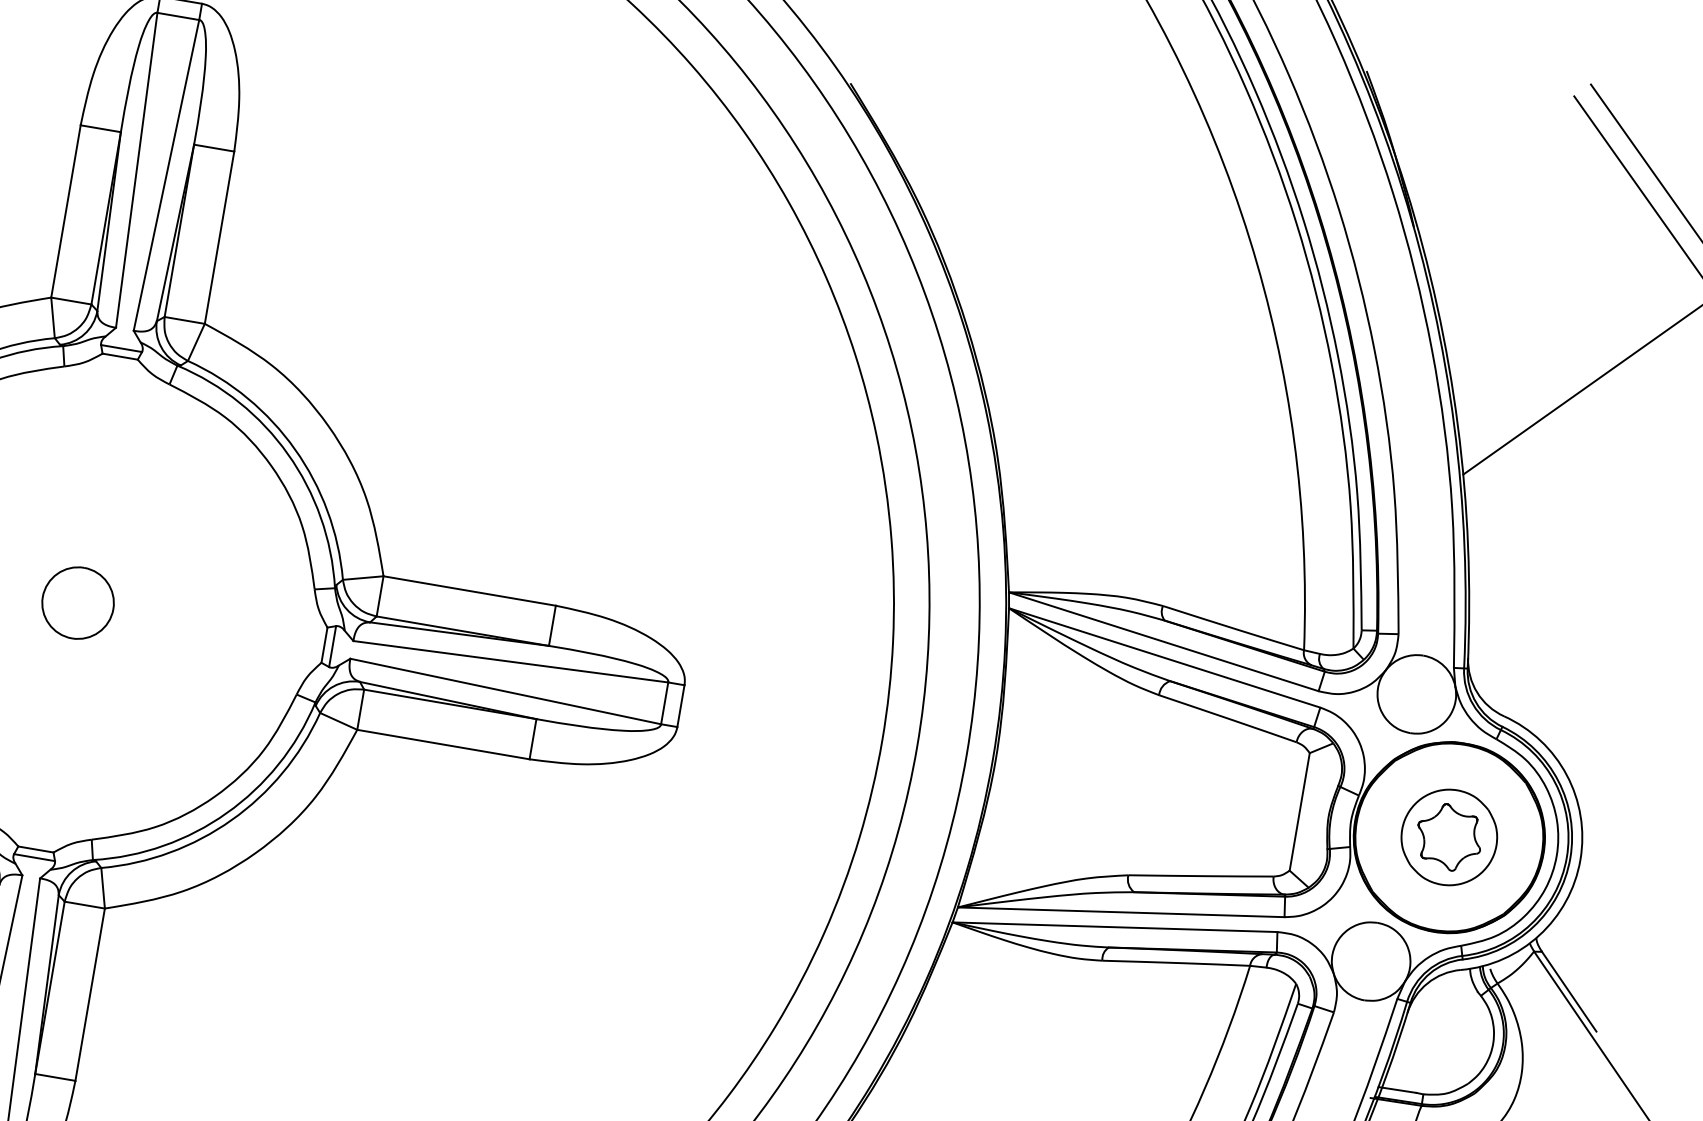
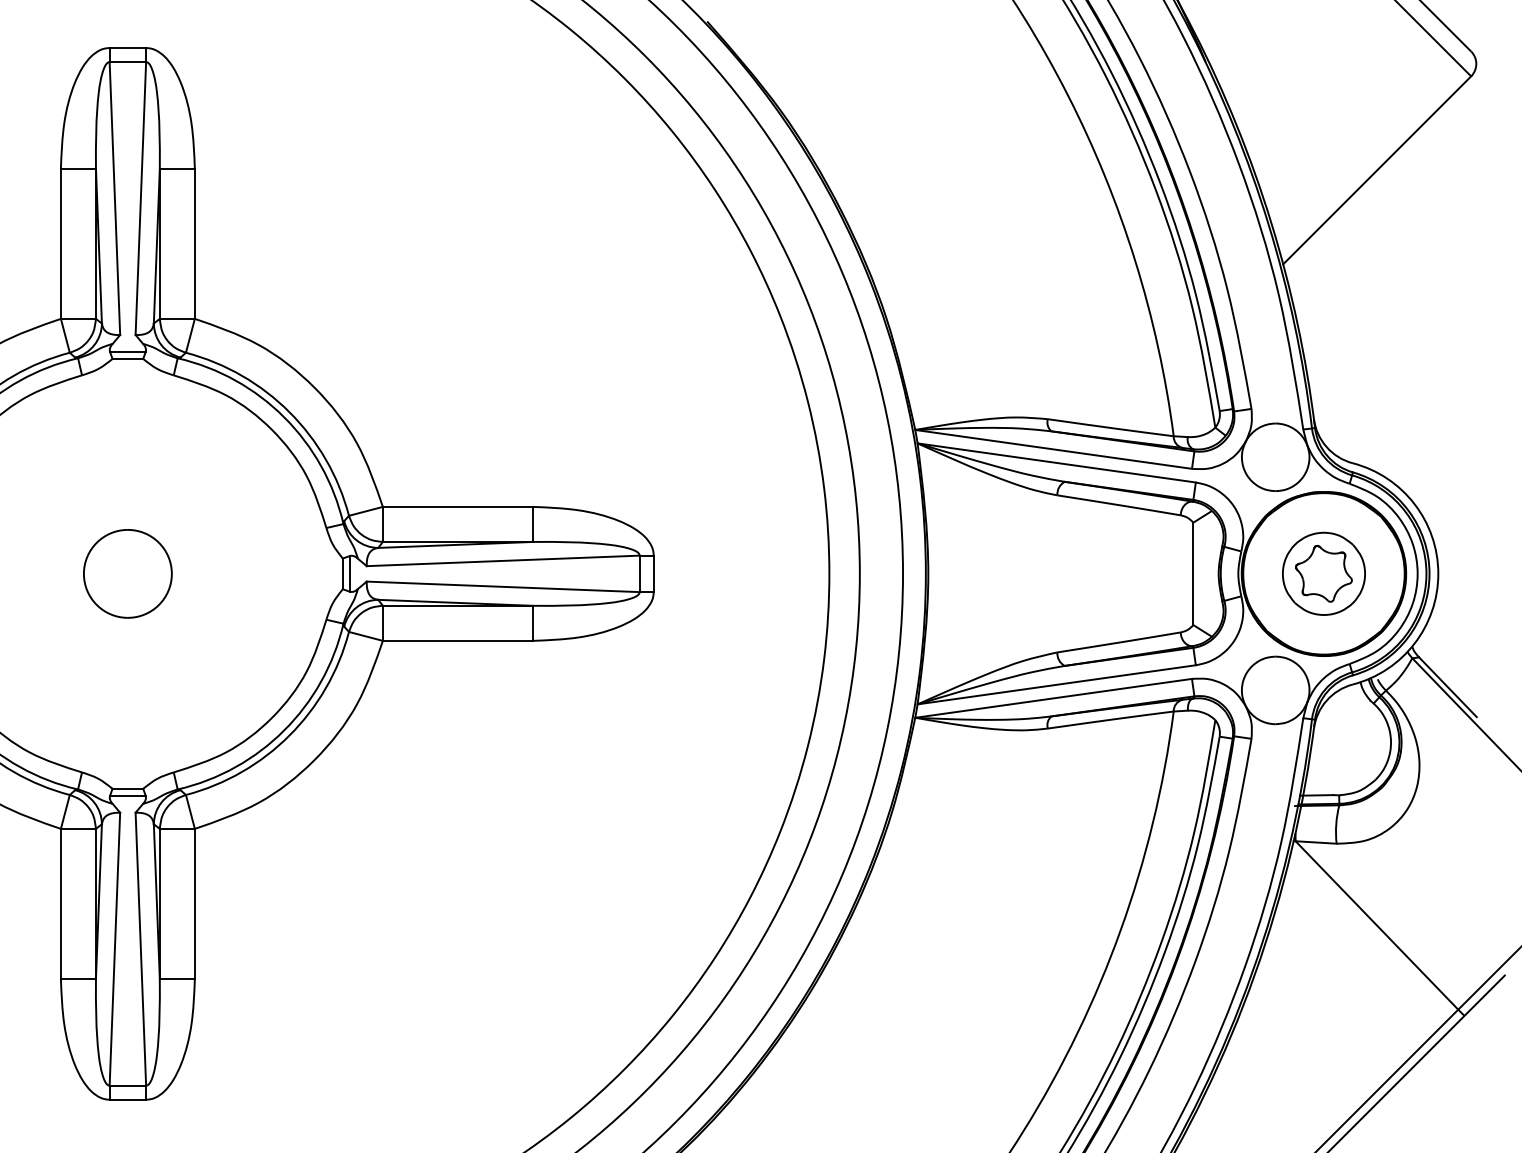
part: (77, 602) -> (127, 573), size x1.43

